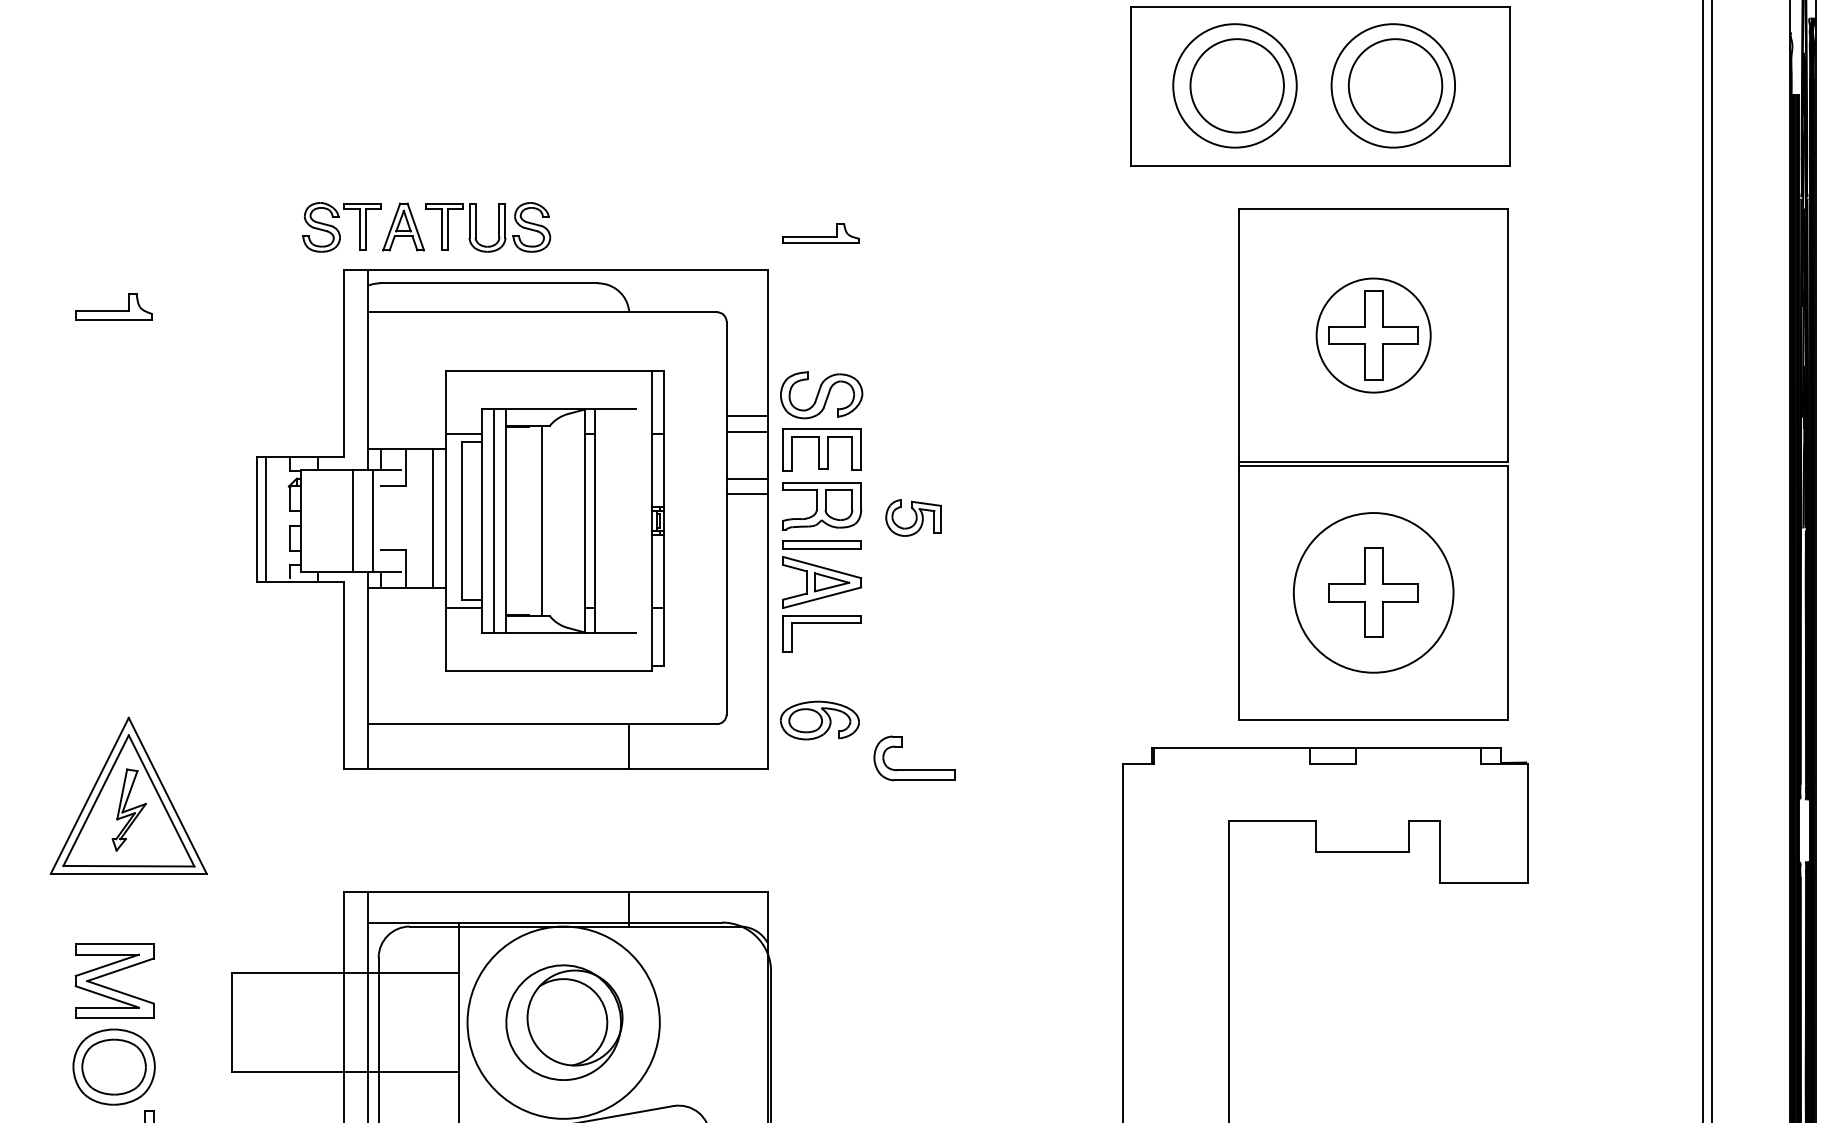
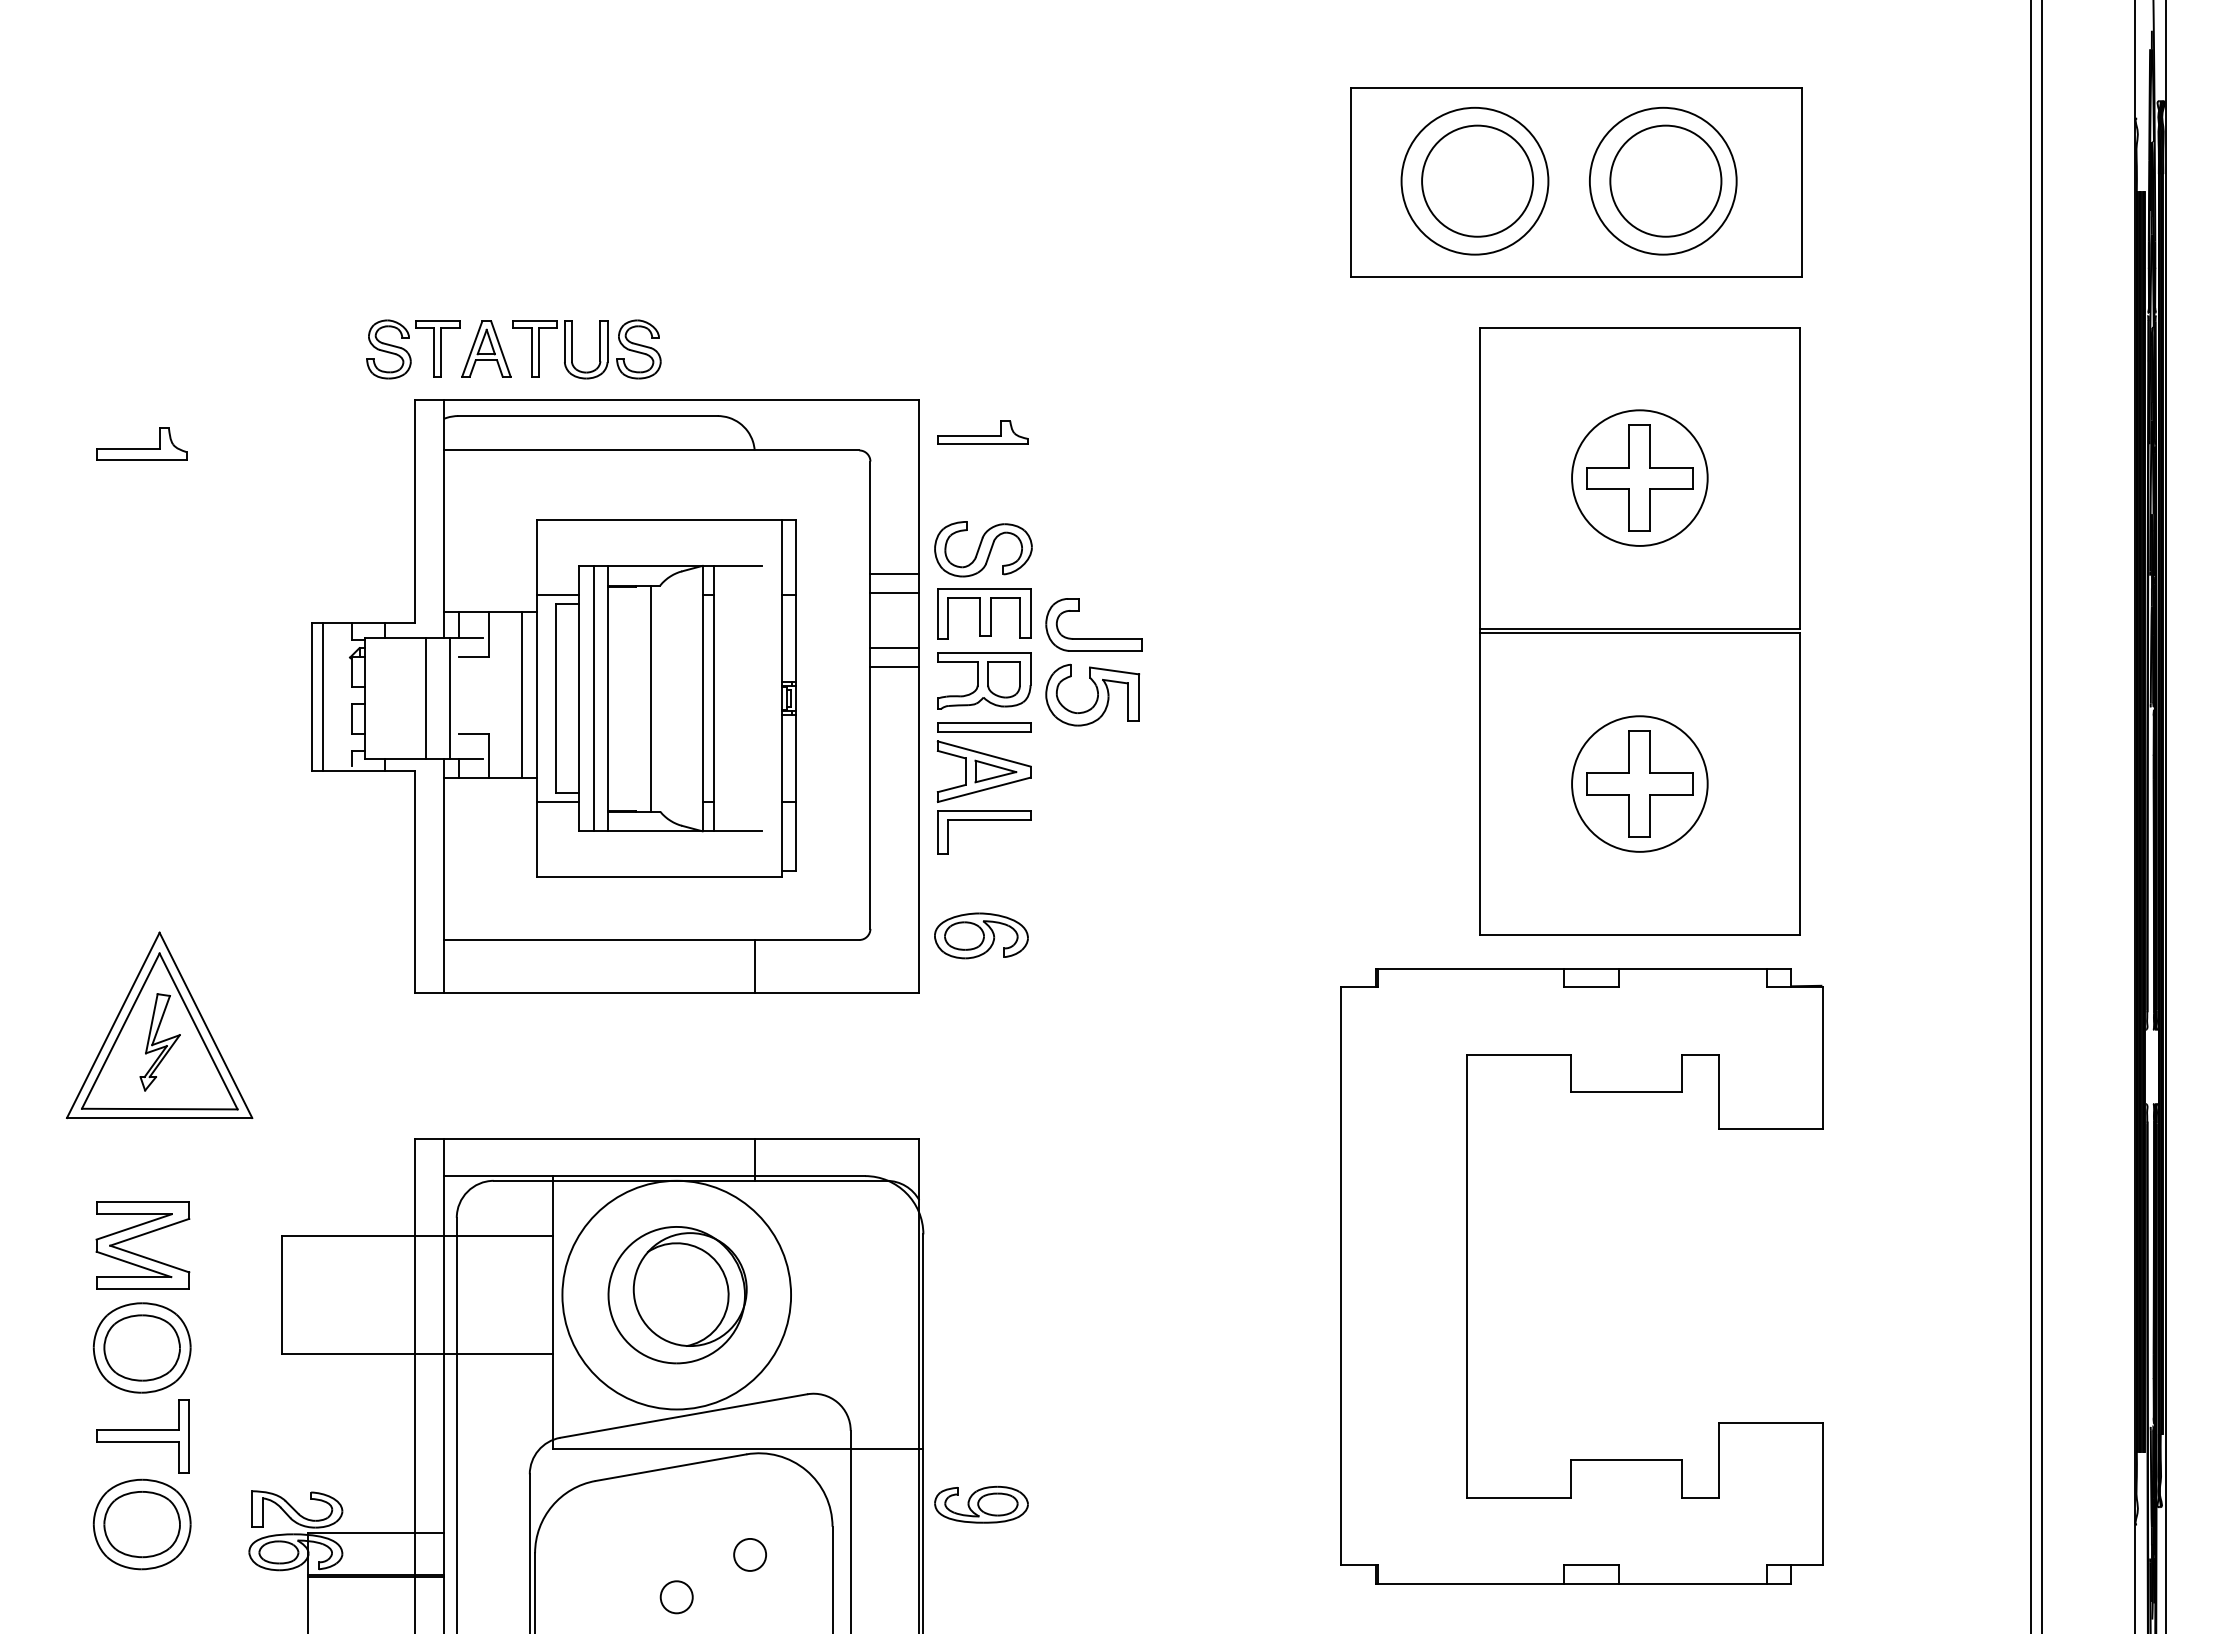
part: (820, 233) -> (982, 432), moved
part: (913, 517) -> (1092, 694), size x1.43
circle: (1373, 592) -> (1639, 783), size x0.71
part: (914, 769) -> (1093, 638), moved

